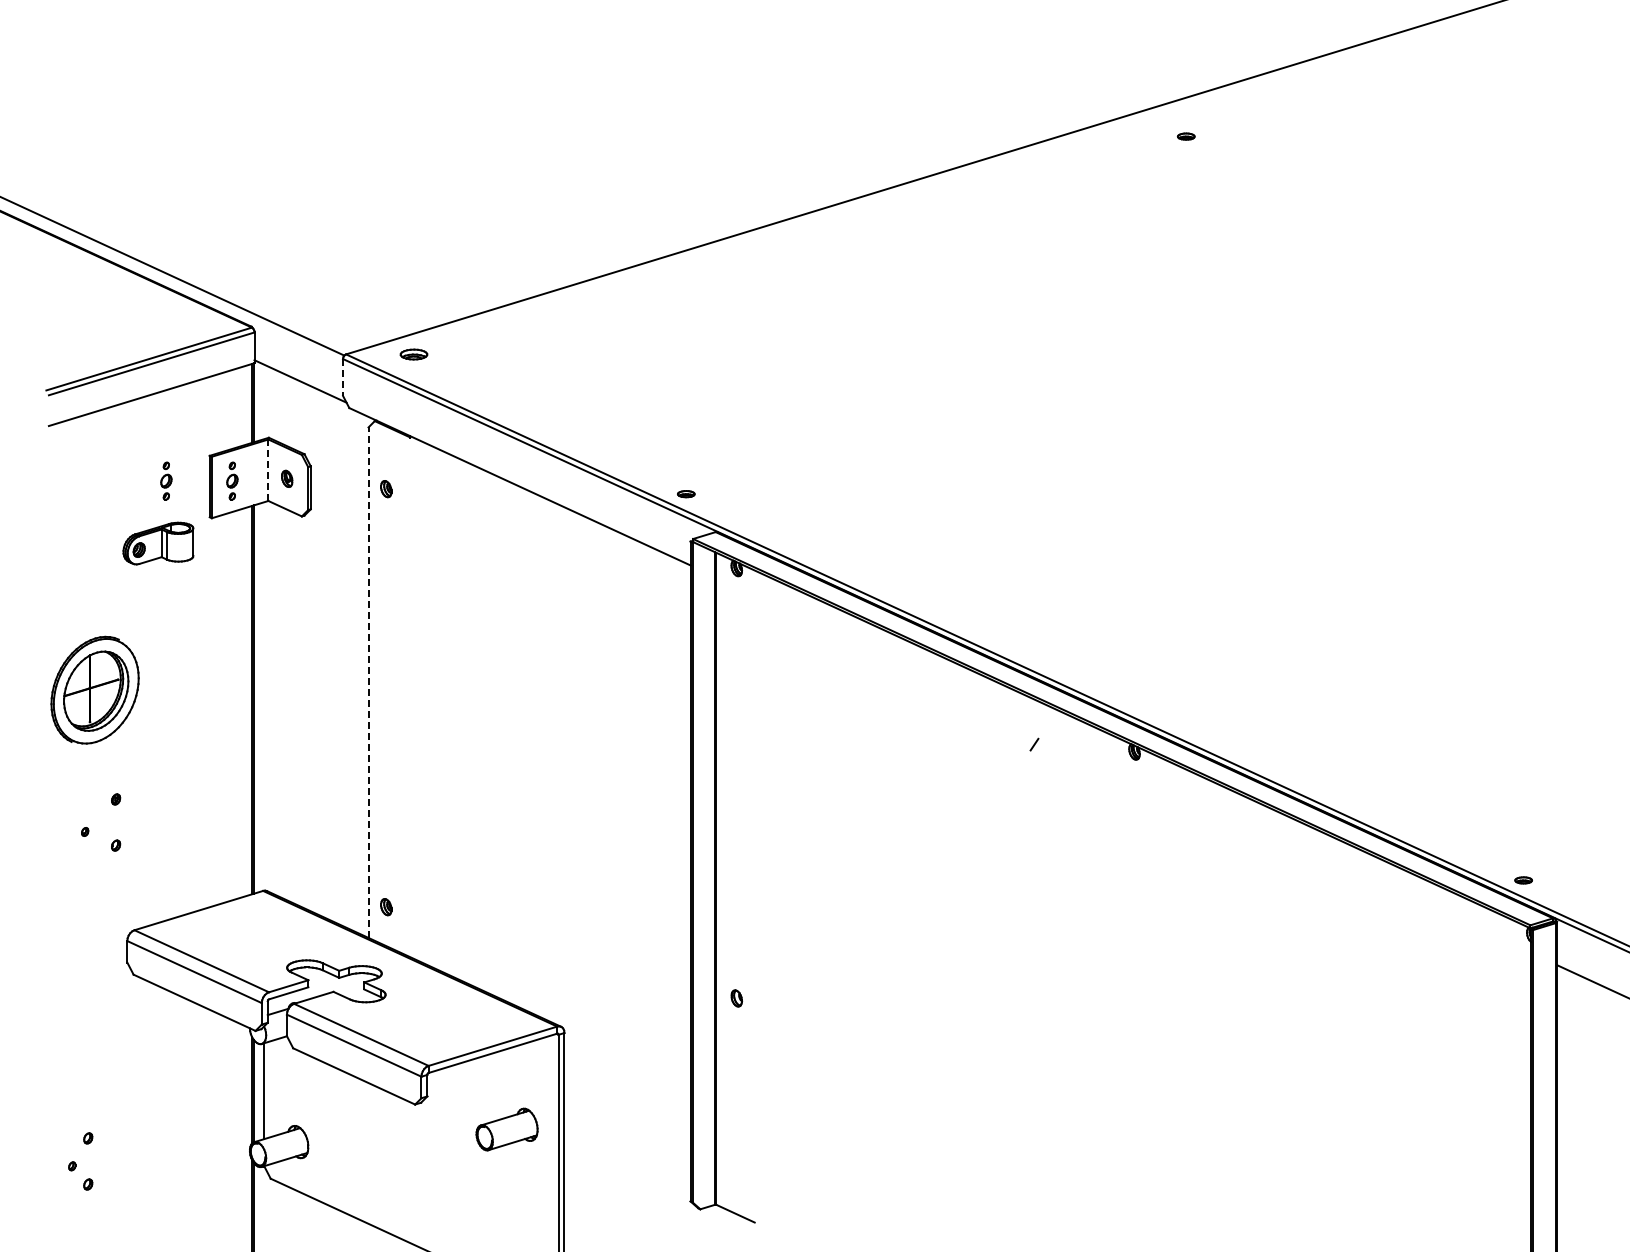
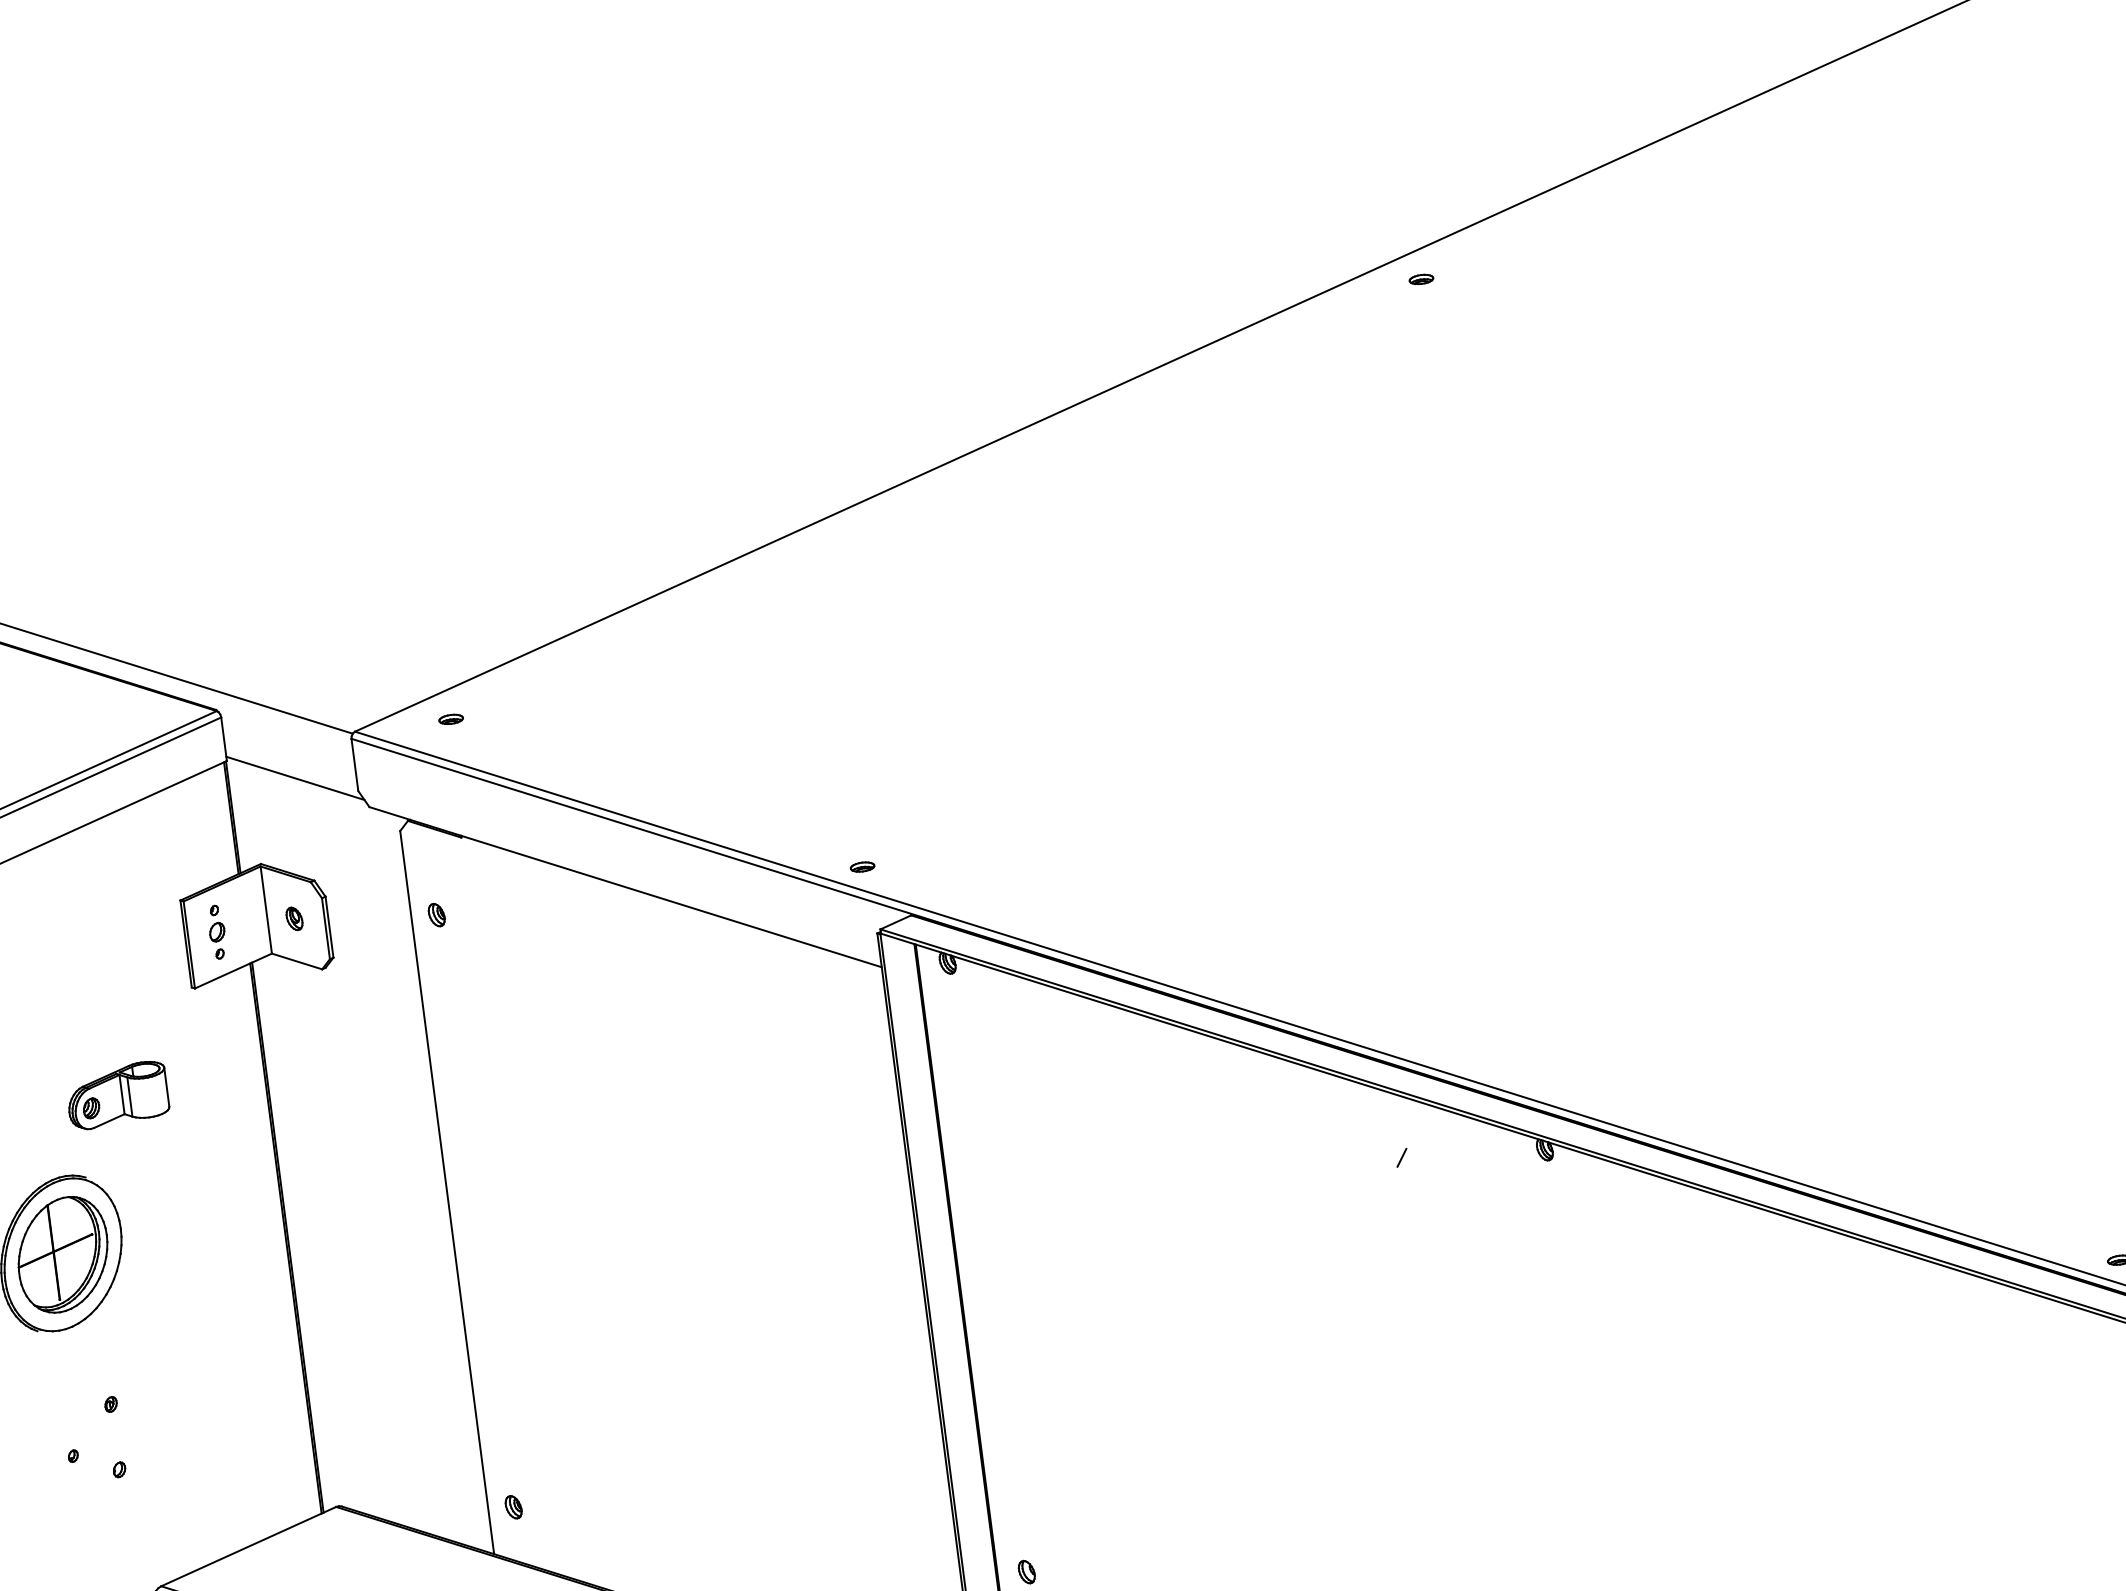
part: (1185, 136) -> (1420, 279), moved
part: (413, 354) -> (450, 719), size x0.62
line: (343, 377) -> (355, 764), dashed -> solid
line: (268, 470) -> (266, 910), dashed -> solid
part: (166, 480) -> (123, 943), removed
part: (158, 543) -> (117, 1095), moved
line: (368, 682) -> (447, 1192), dashed -> solid

